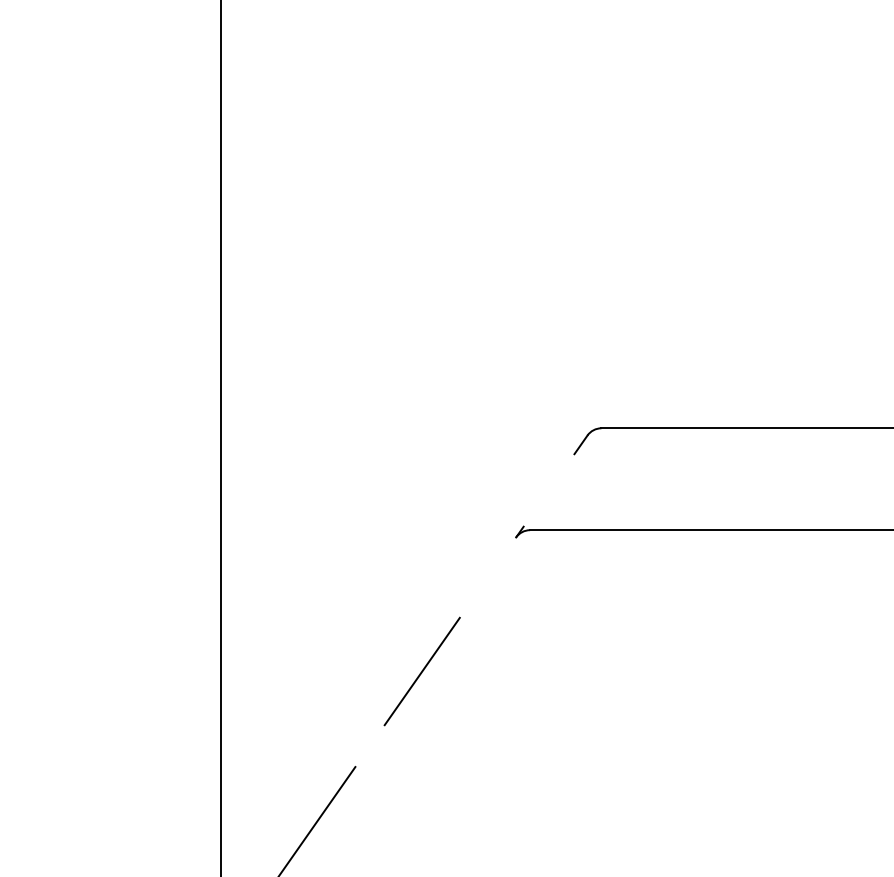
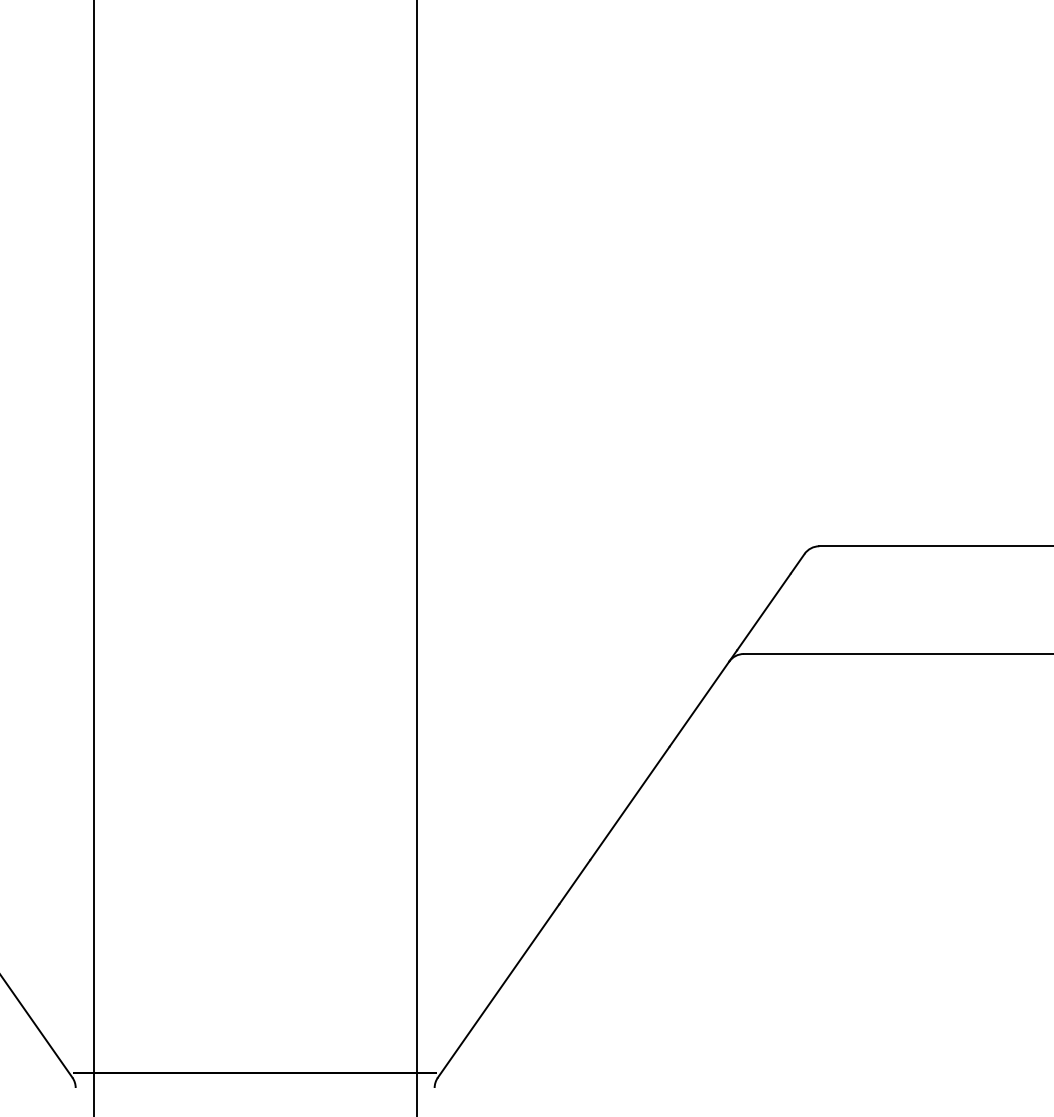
line: (548, 489) -> (763, 611), added
line: (488, 577) -> (699, 703), added
line: (369, 746) -> (574, 882), added

